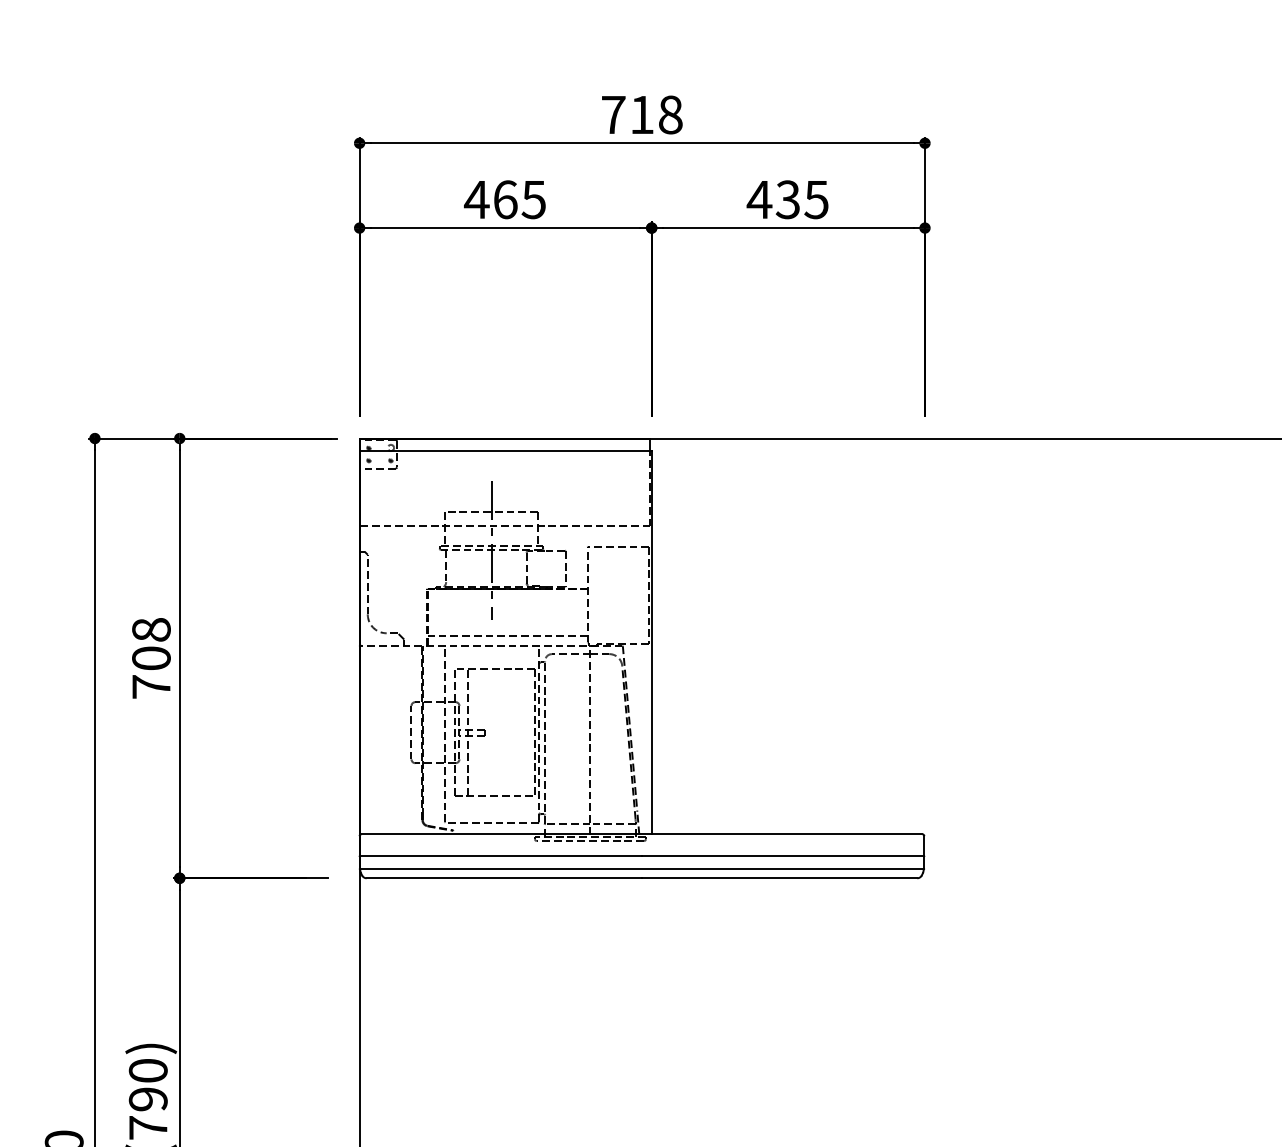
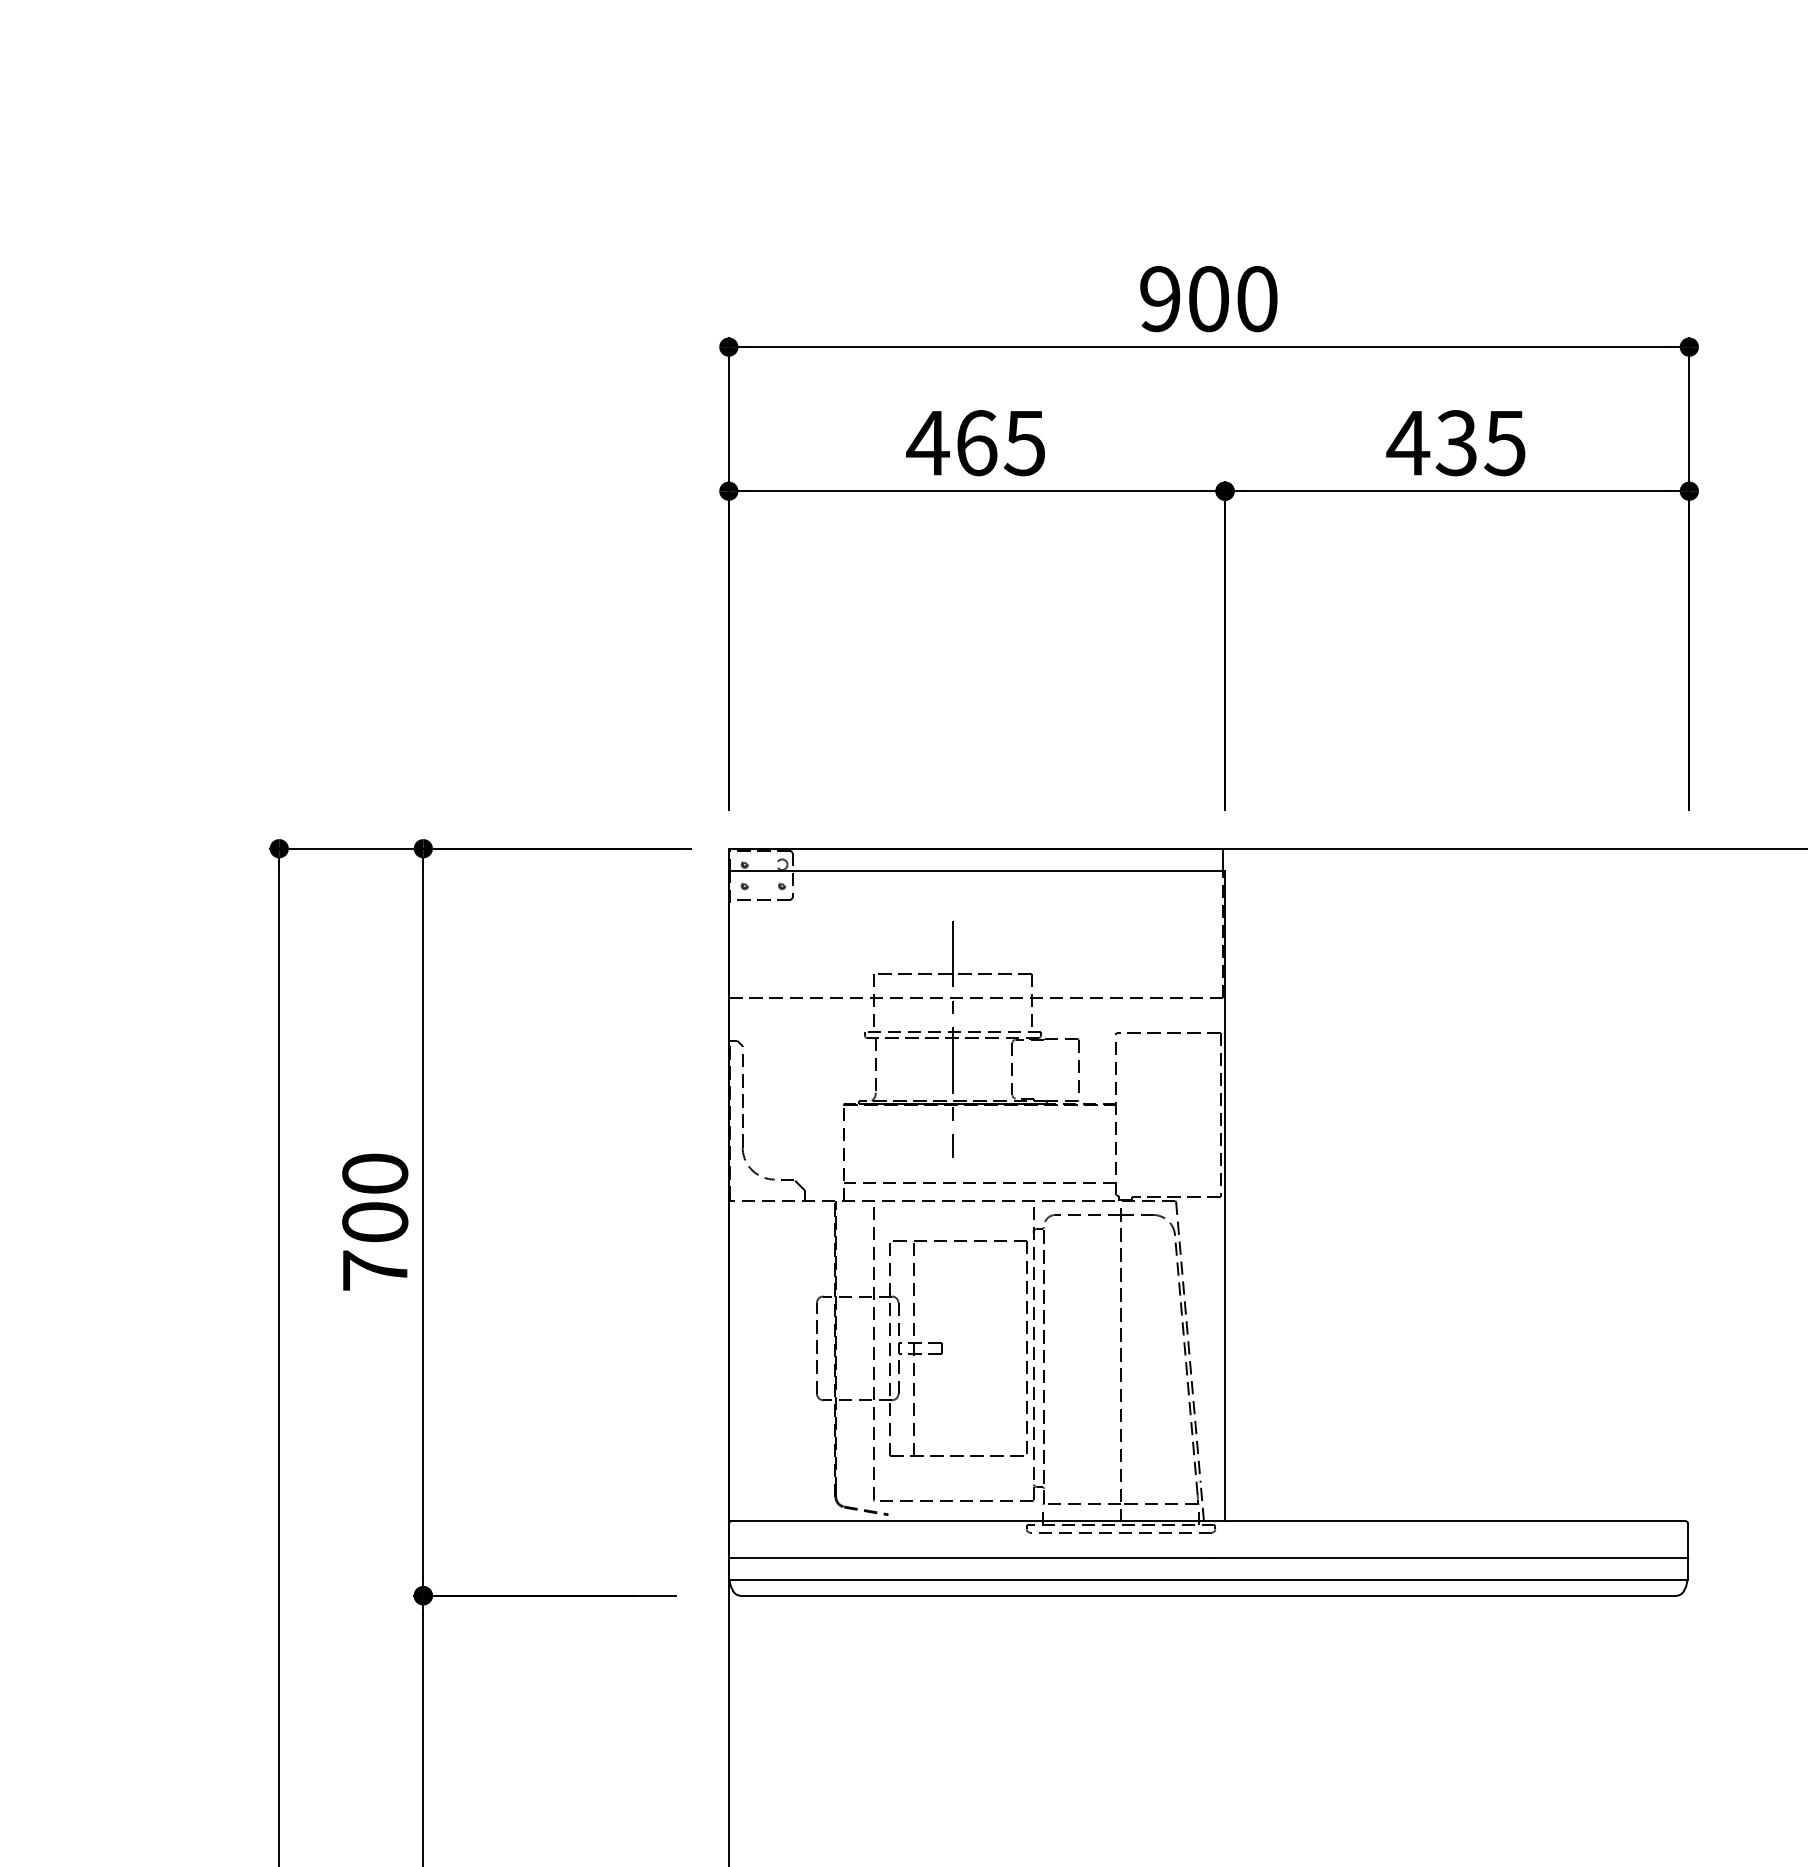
text: (641, 114) -> (1207, 298), 718 -> 900
text: (151, 629) -> (375, 1173), 708 -> 700

